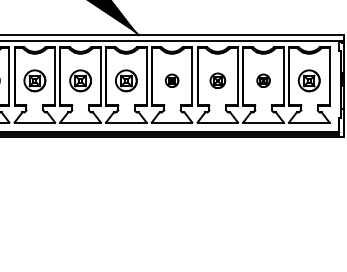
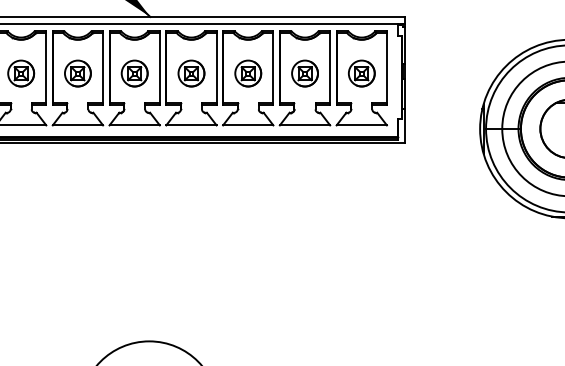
part: (172, 80) -> (191, 73), size x1.67
part: (217, 80) -> (248, 73), size x1.43
part: (263, 80) -> (304, 73), size x1.67

